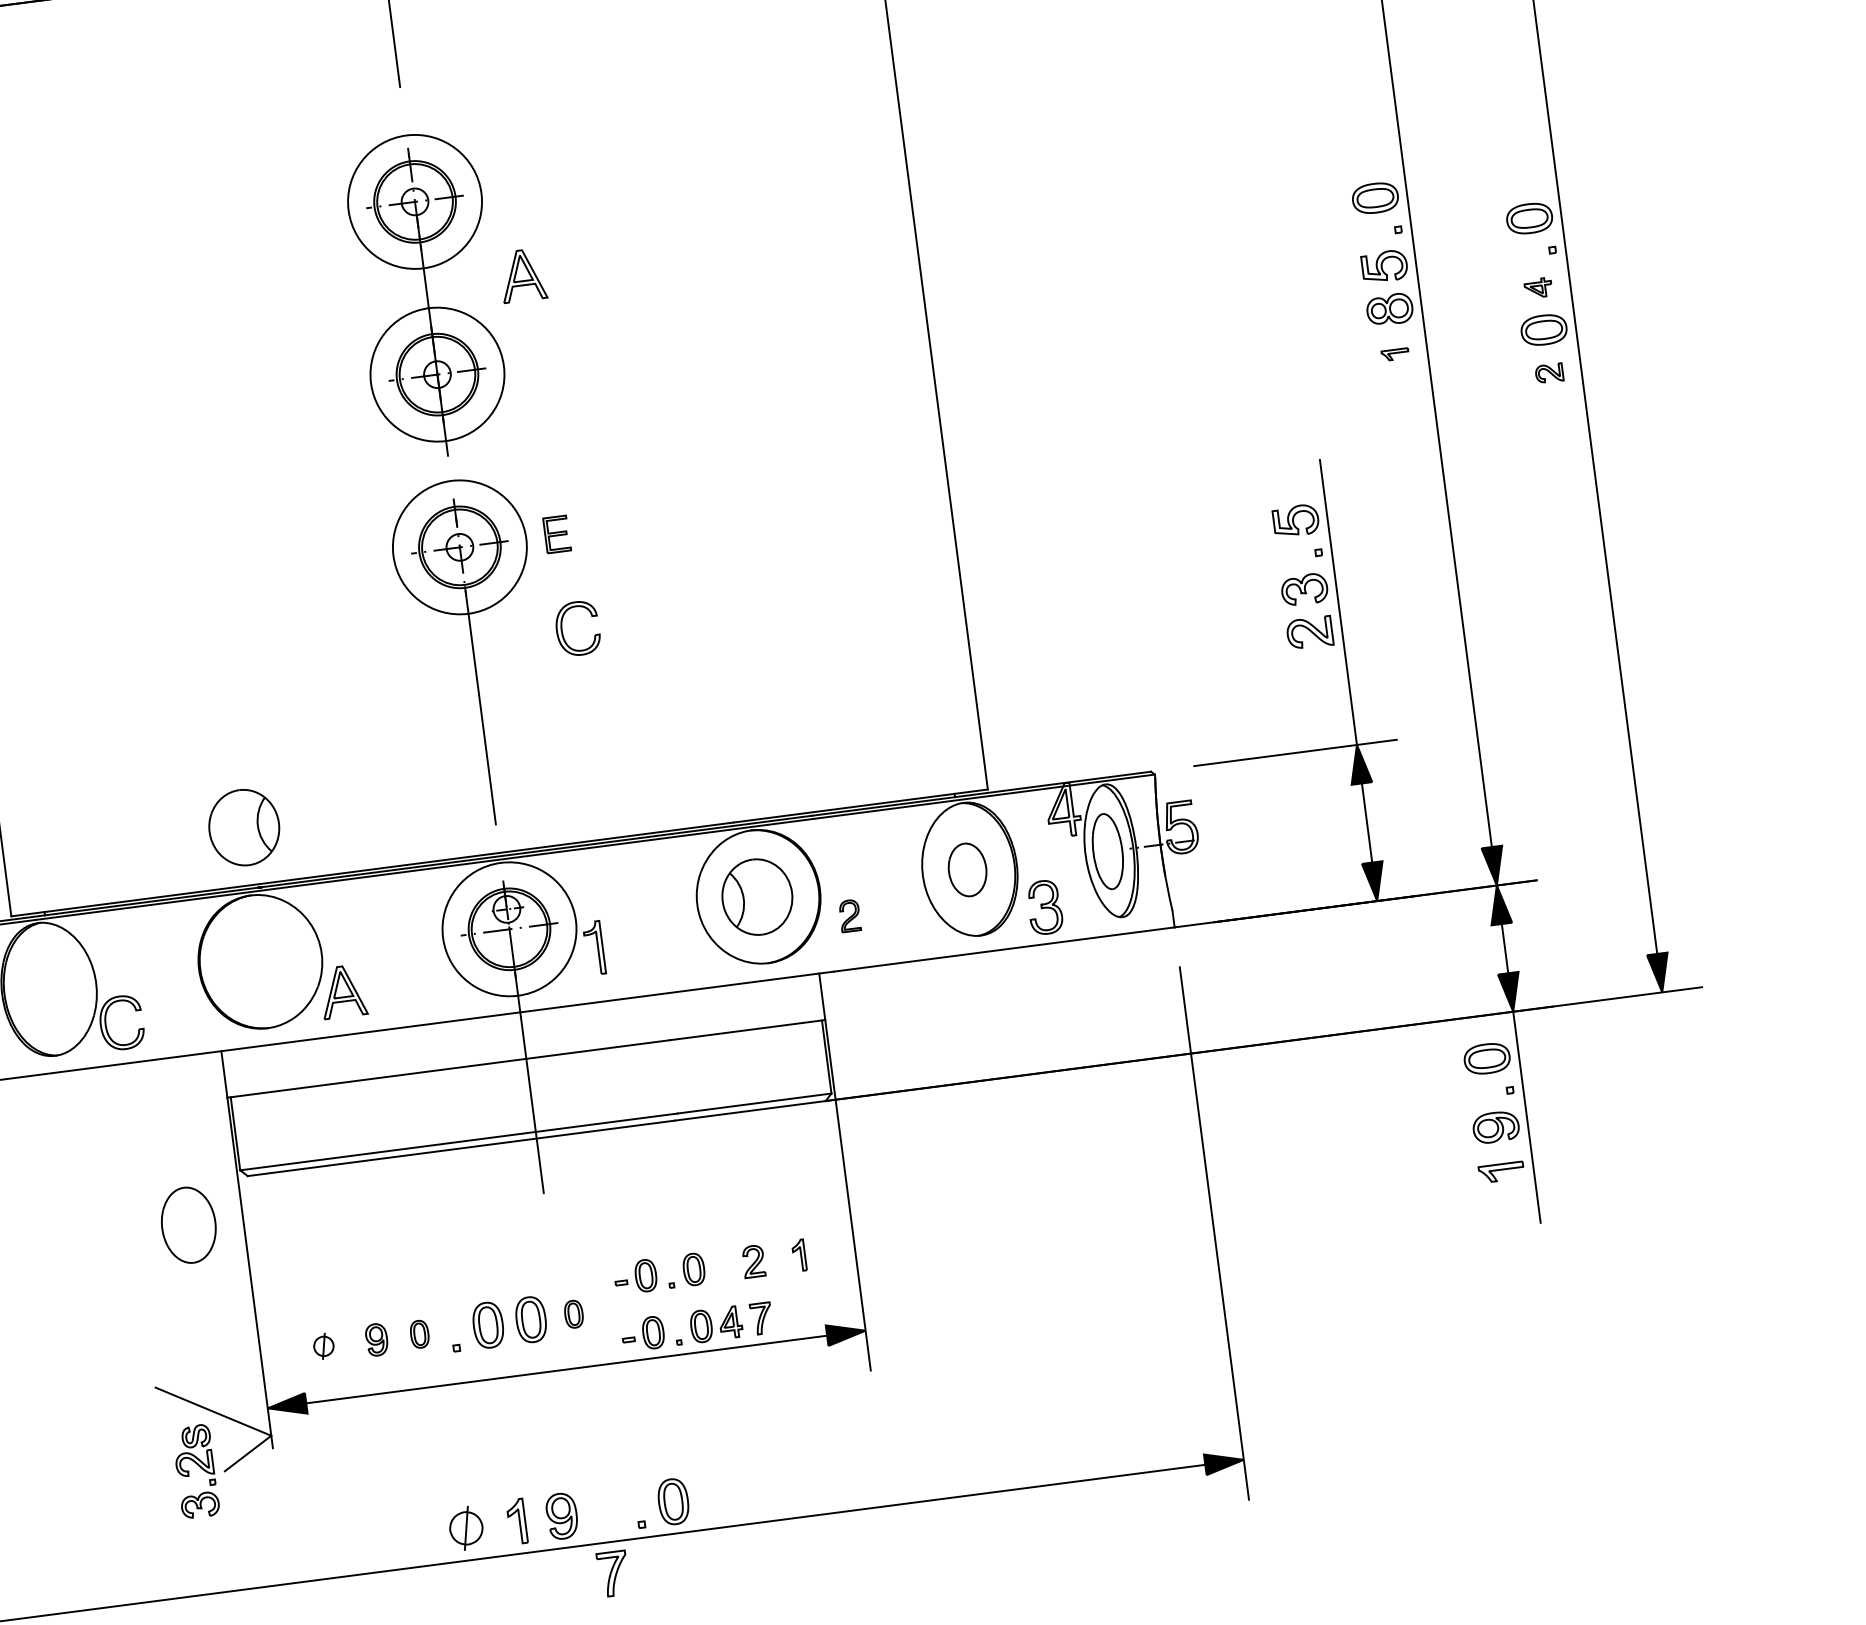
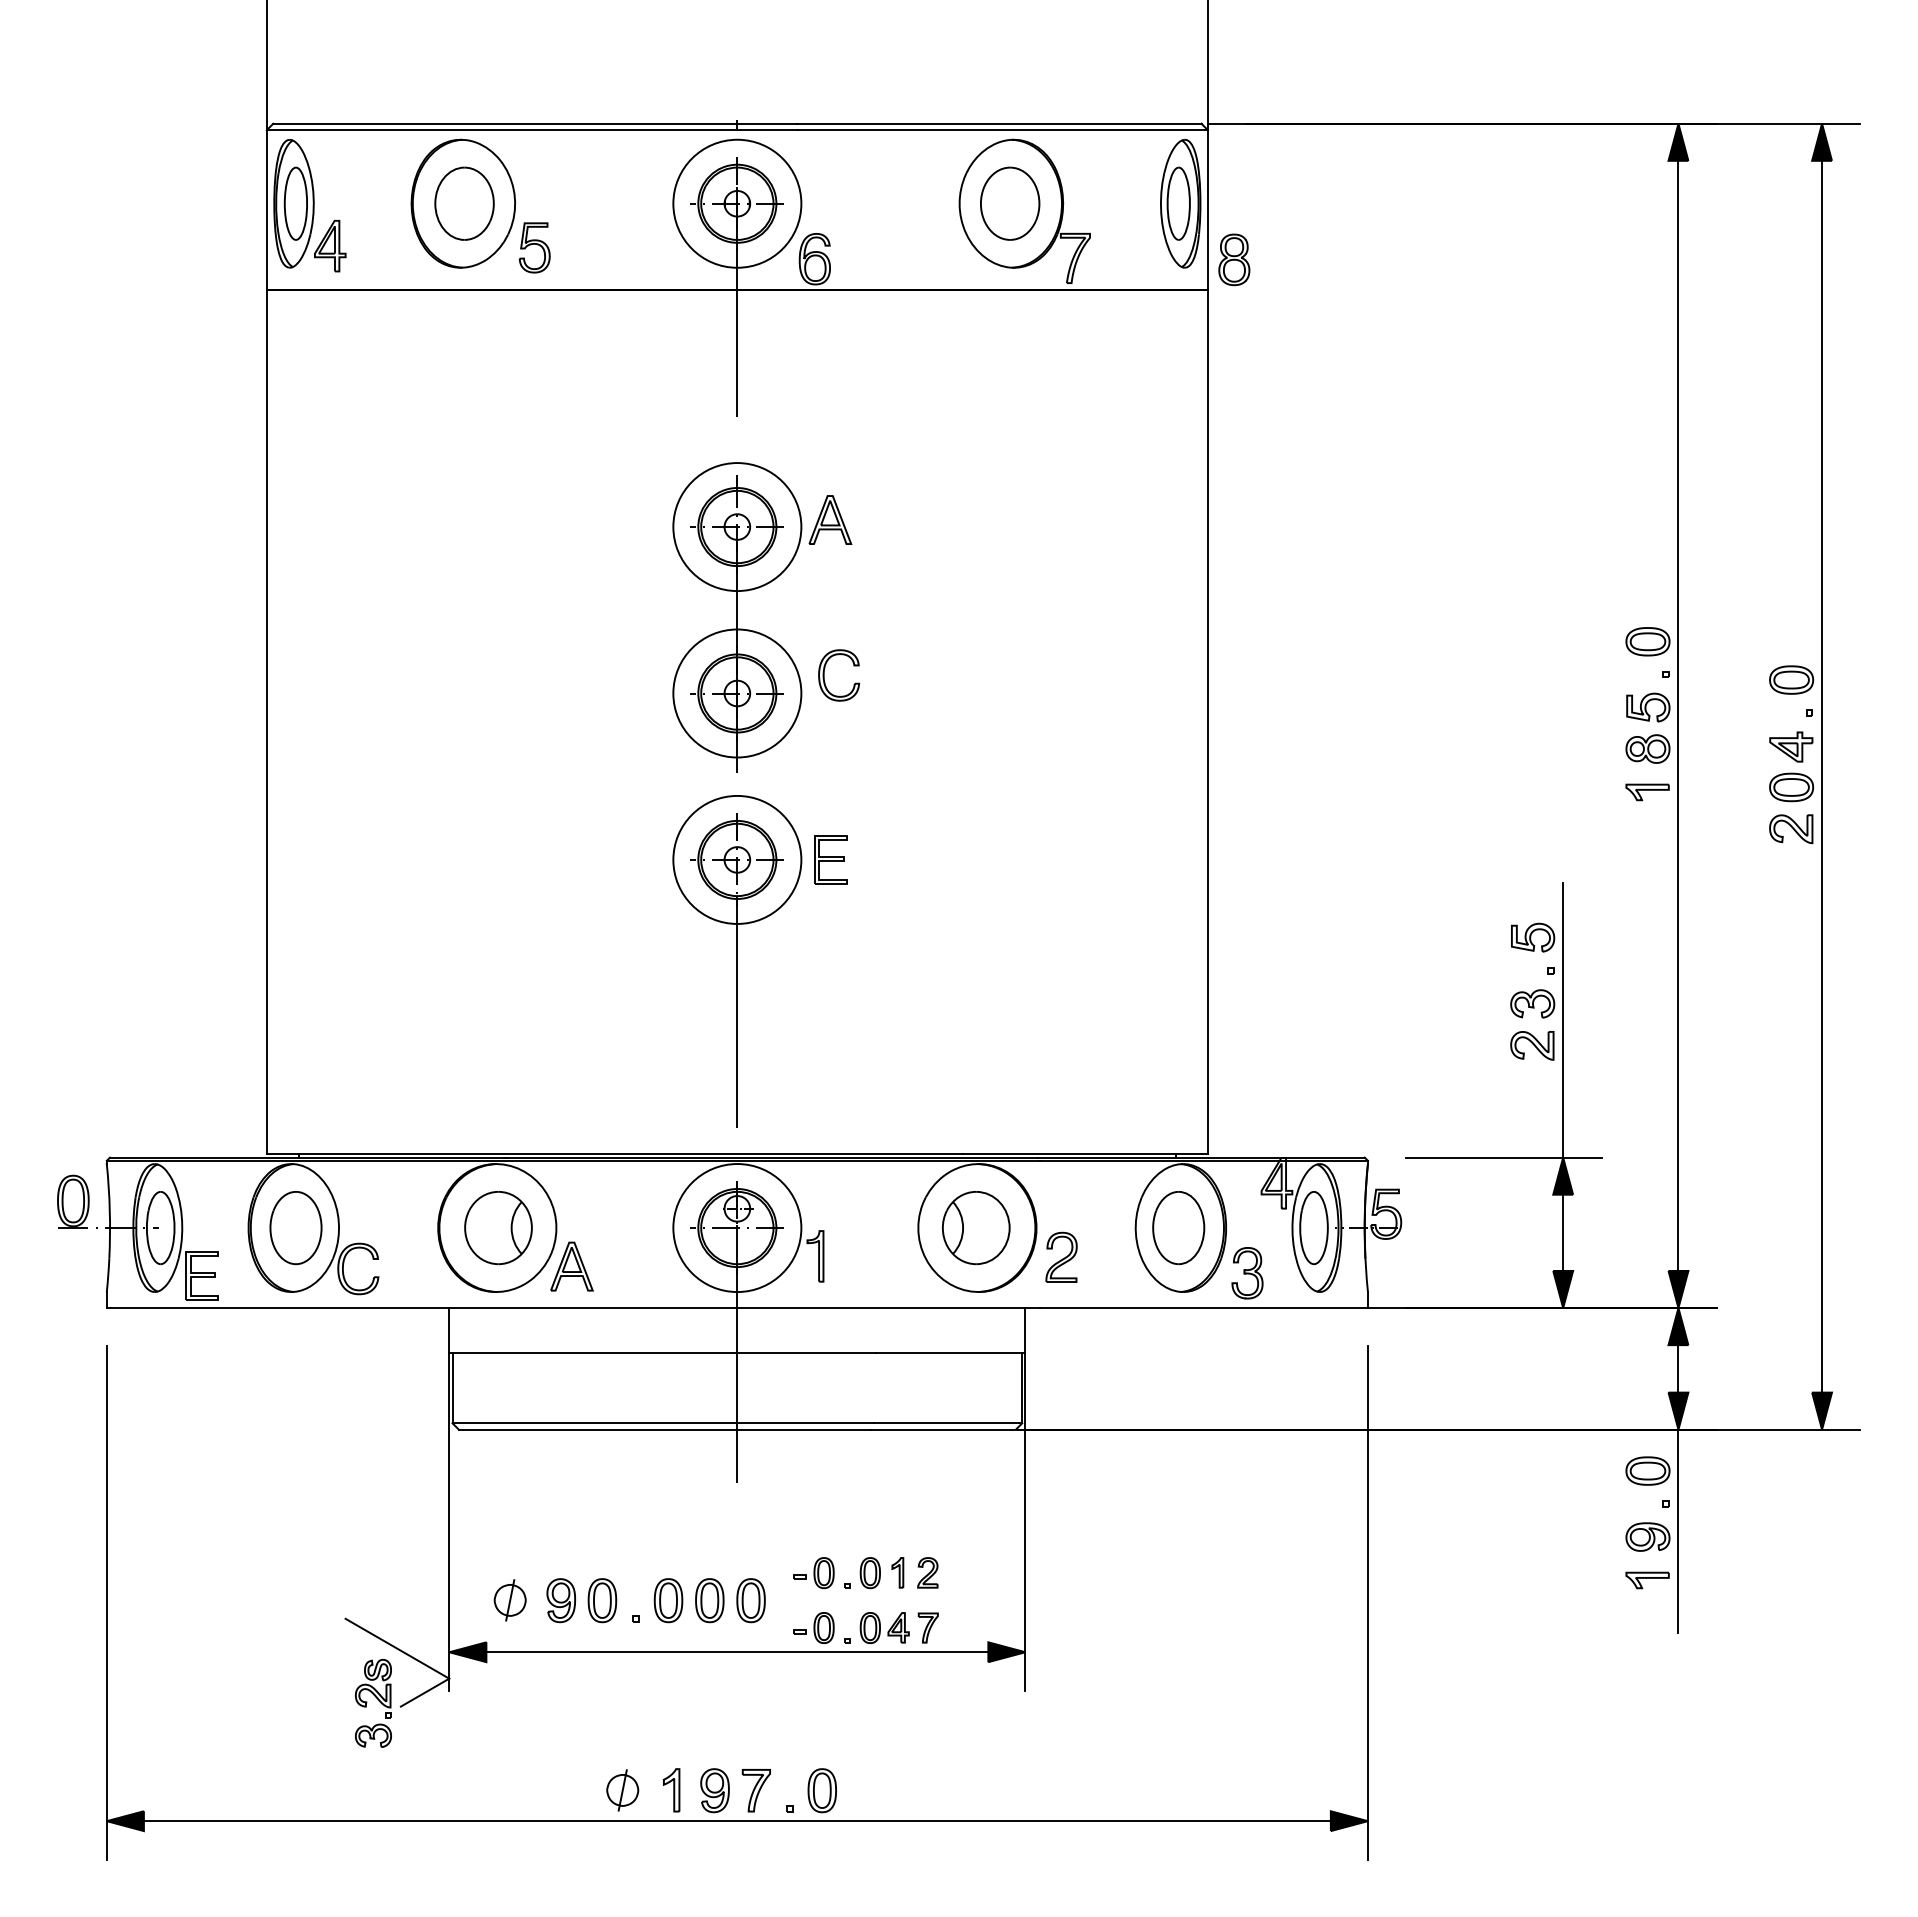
part: (522, 274) -> (830, 519), moved
part: (1538, 287) -> (1791, 746), size x1.67
part: (1395, 354) -> (1647, 792), size x1.67
part: (1549, 373) -> (1791, 829), size x1.67
part: (556, 534) -> (830, 859), size x1.43
part: (562, 630) -> (824, 675), moved
part: (244, 828) -> (498, 1228), moved
part: (967, 870) -> (1178, 1228), size x1.43
part: (849, 915) -> (1061, 1256), size x1.67
part: (188, 1225) -> (295, 1228), moved
part: (798, 1255) -> (897, 1572), moved
part: (573, 1314) -> (750, 1600), size x1.67
part: (419, 1334) -> (602, 1600), size x1.67
part: (376, 1339) -> (560, 1600), size x1.43
part: (323, 1346) -> (509, 1600), size x1.67
part: (612, 1573) -> (755, 1790), moved

